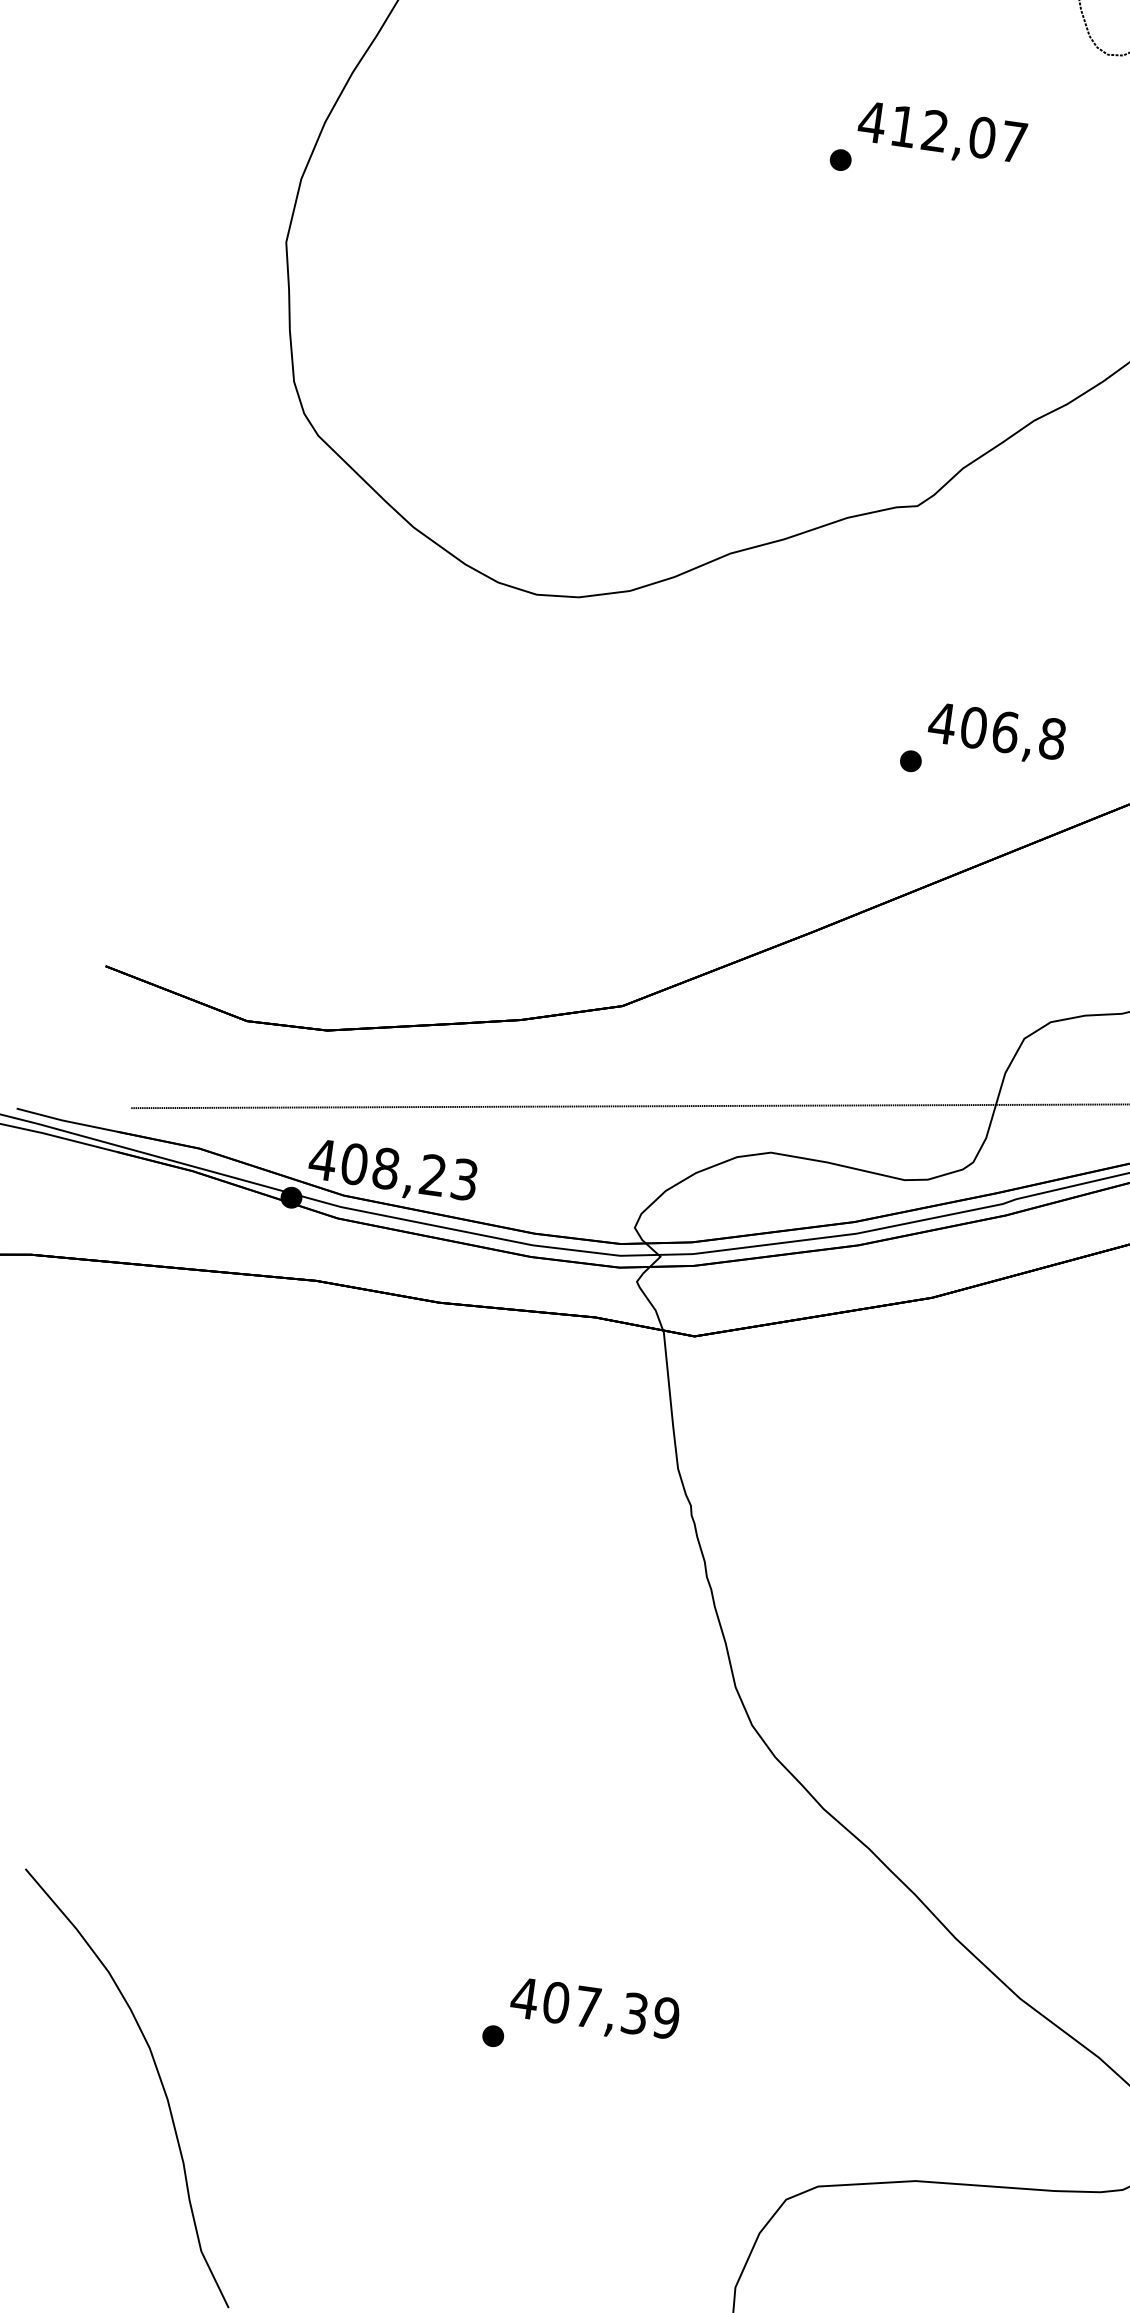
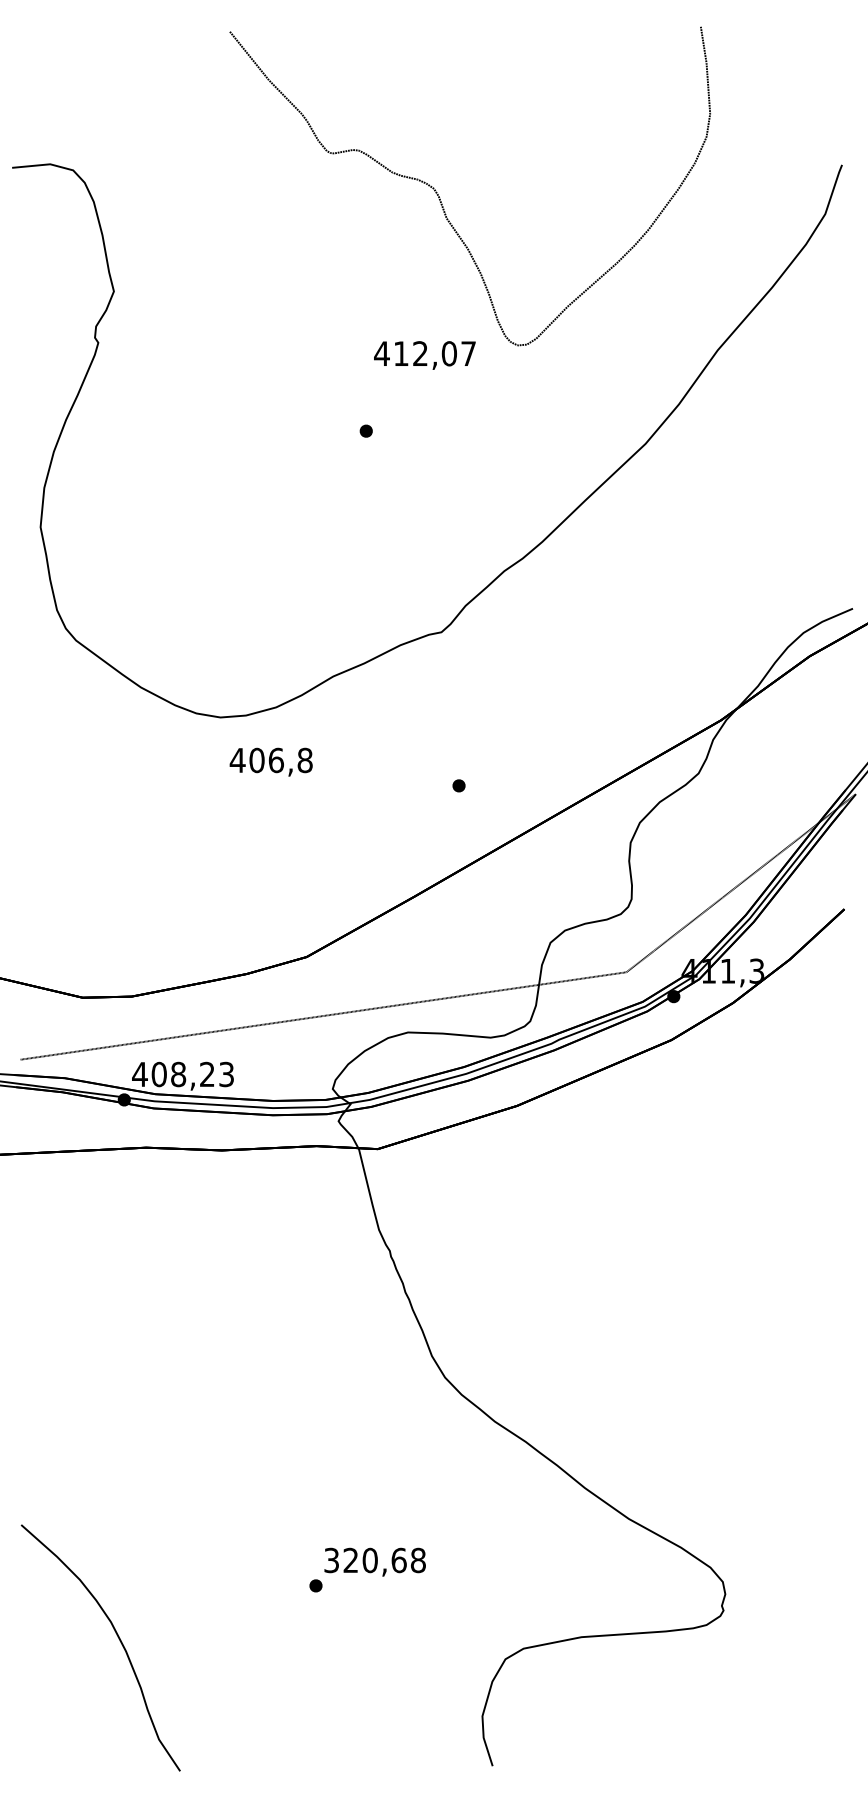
text: (941, 134) -> (424, 355), moved
text: (995, 732) -> (270, 761), moved
text: (594, 2008) -> (374, 1560), 407,39 -> 320,68

